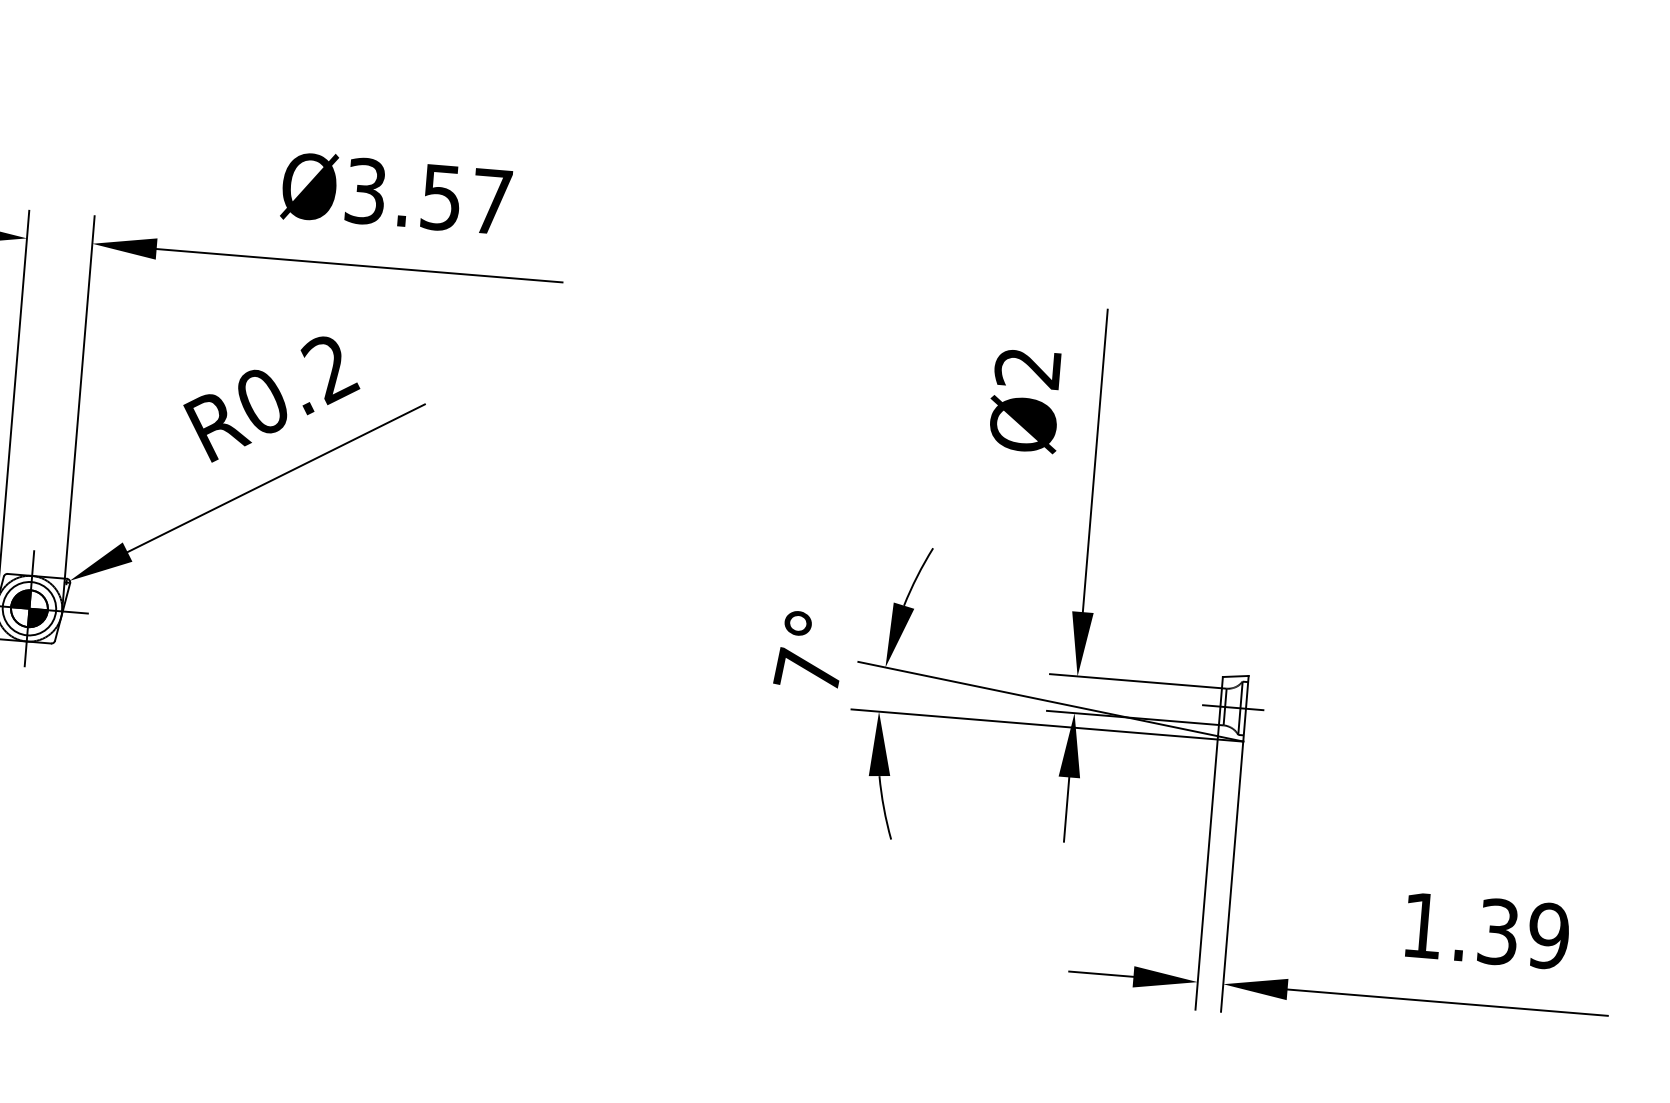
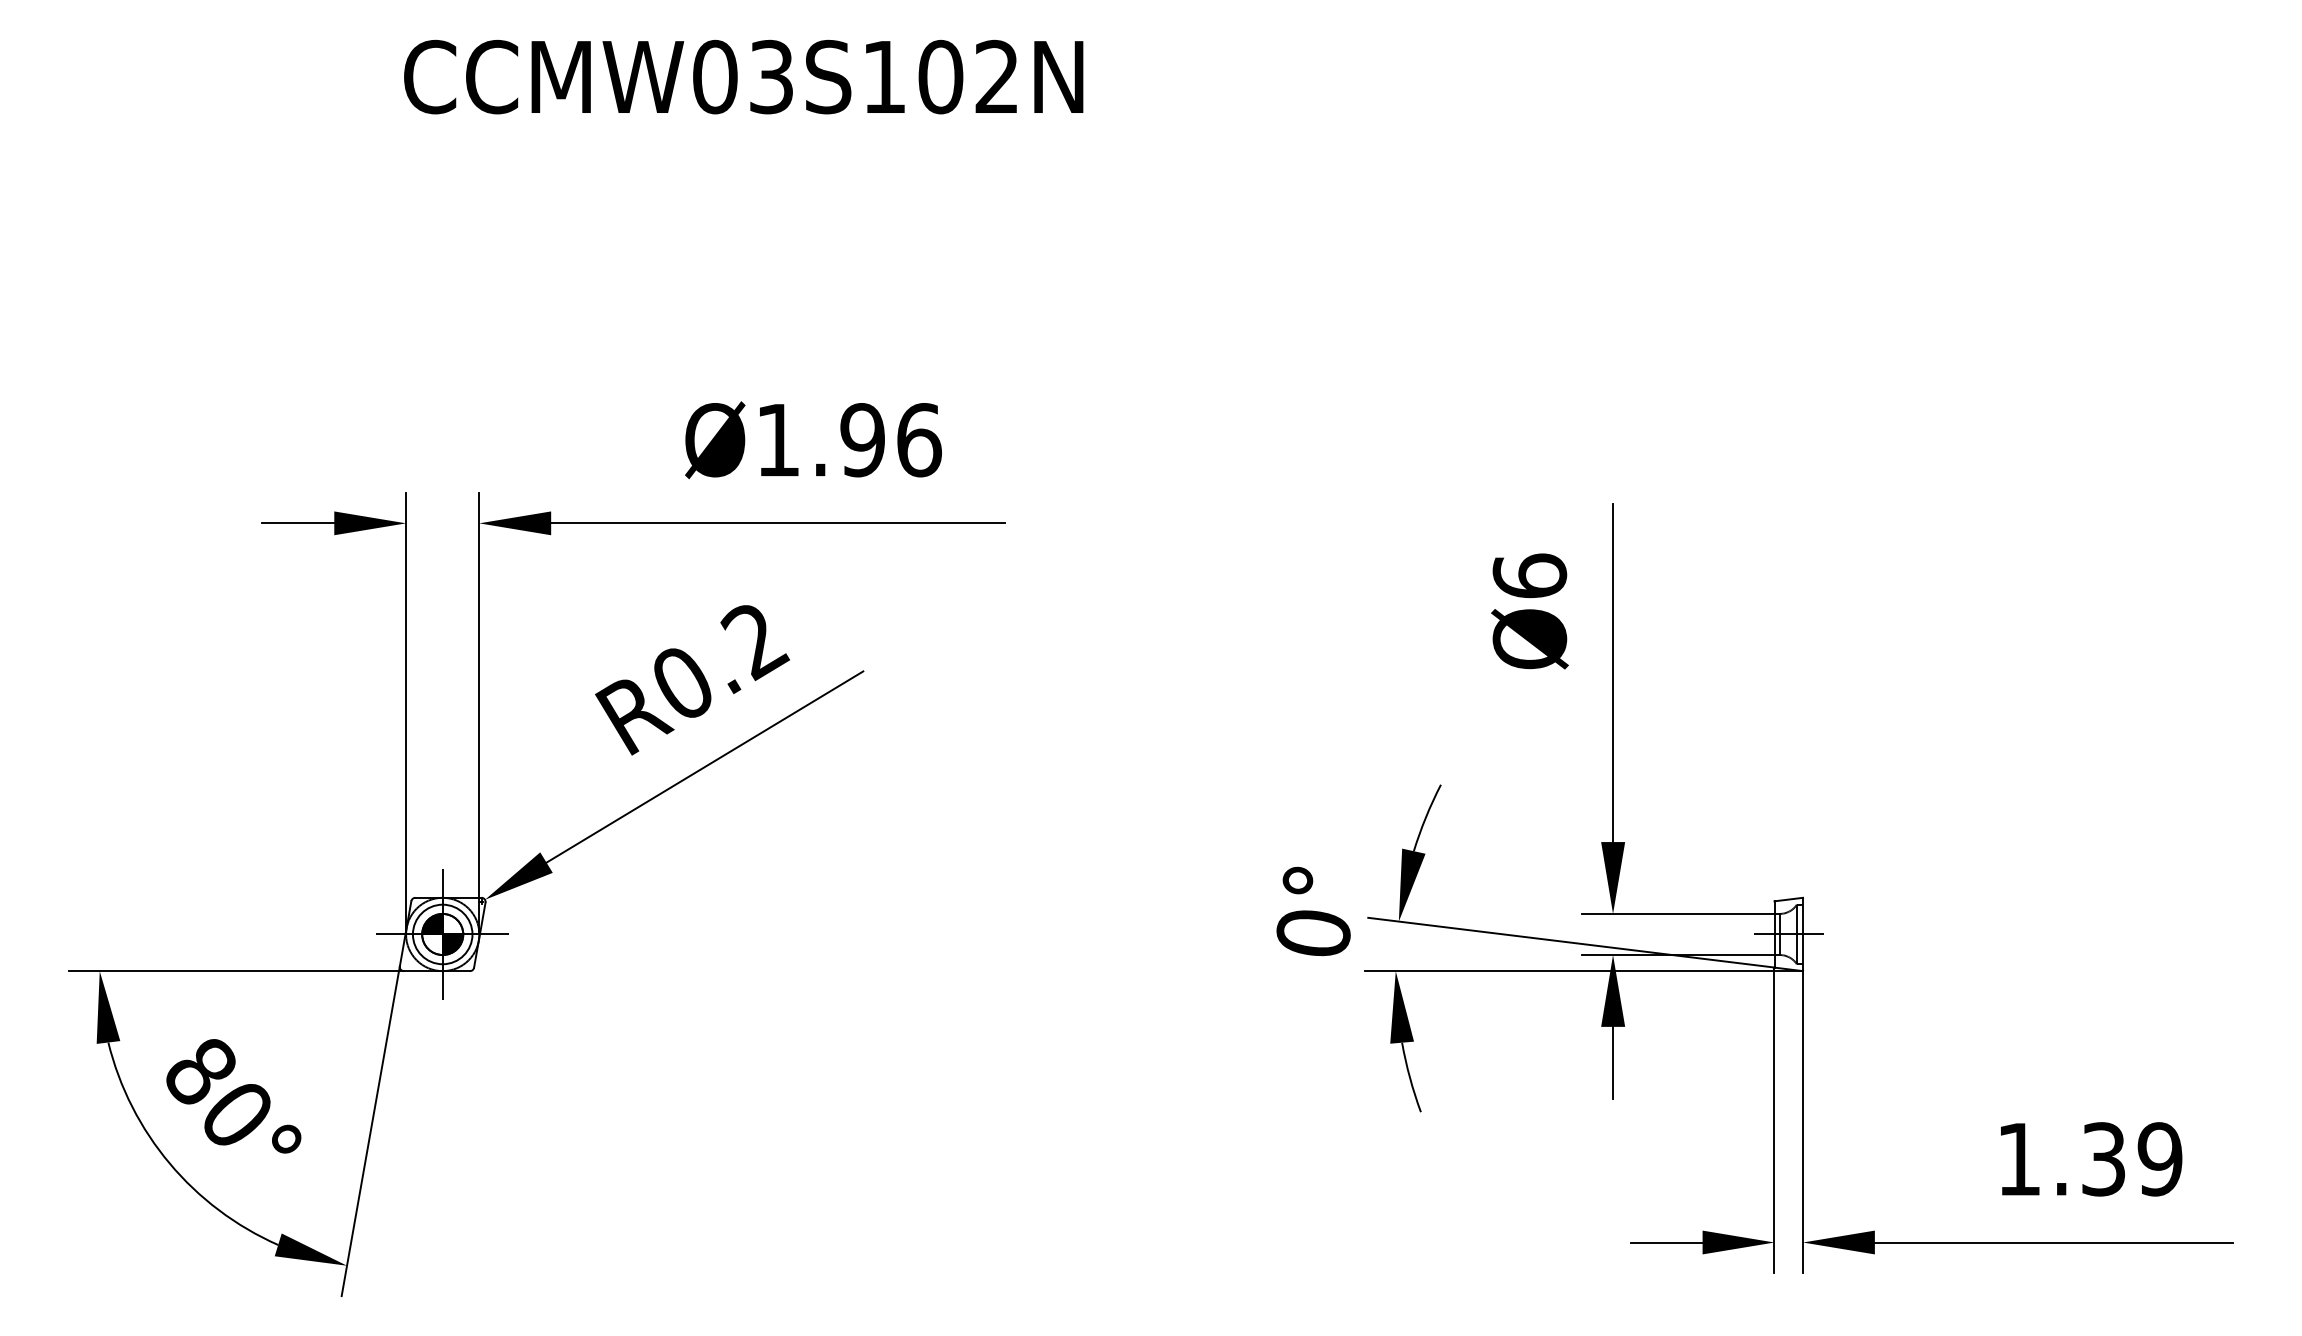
text: (429, 196) -> (849, 440), Ø3.57 -> Ø1.96
text: (1027, 367) -> (1529, 575), Ø2 -> Ø6
text: (807, 670) -> (1312, 932), 7° -> 0°

